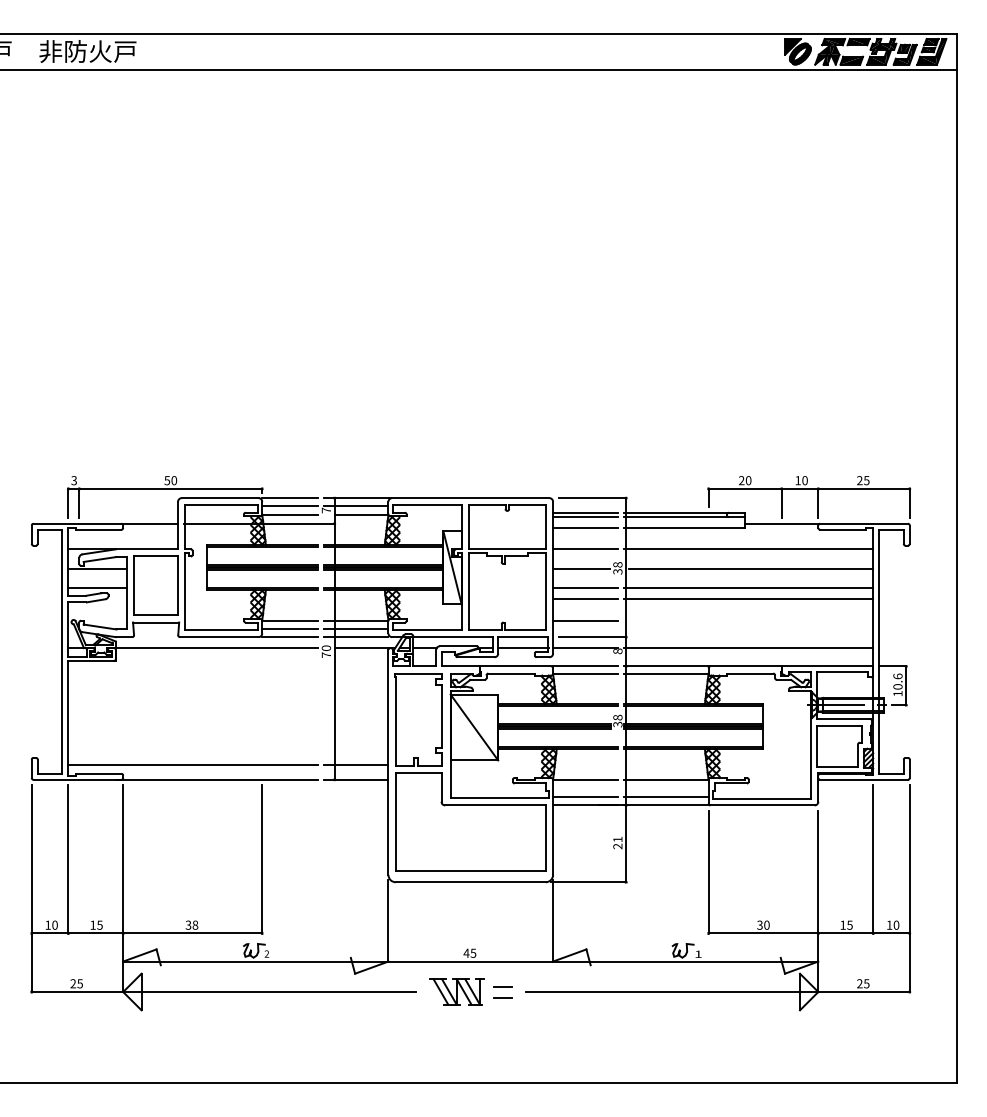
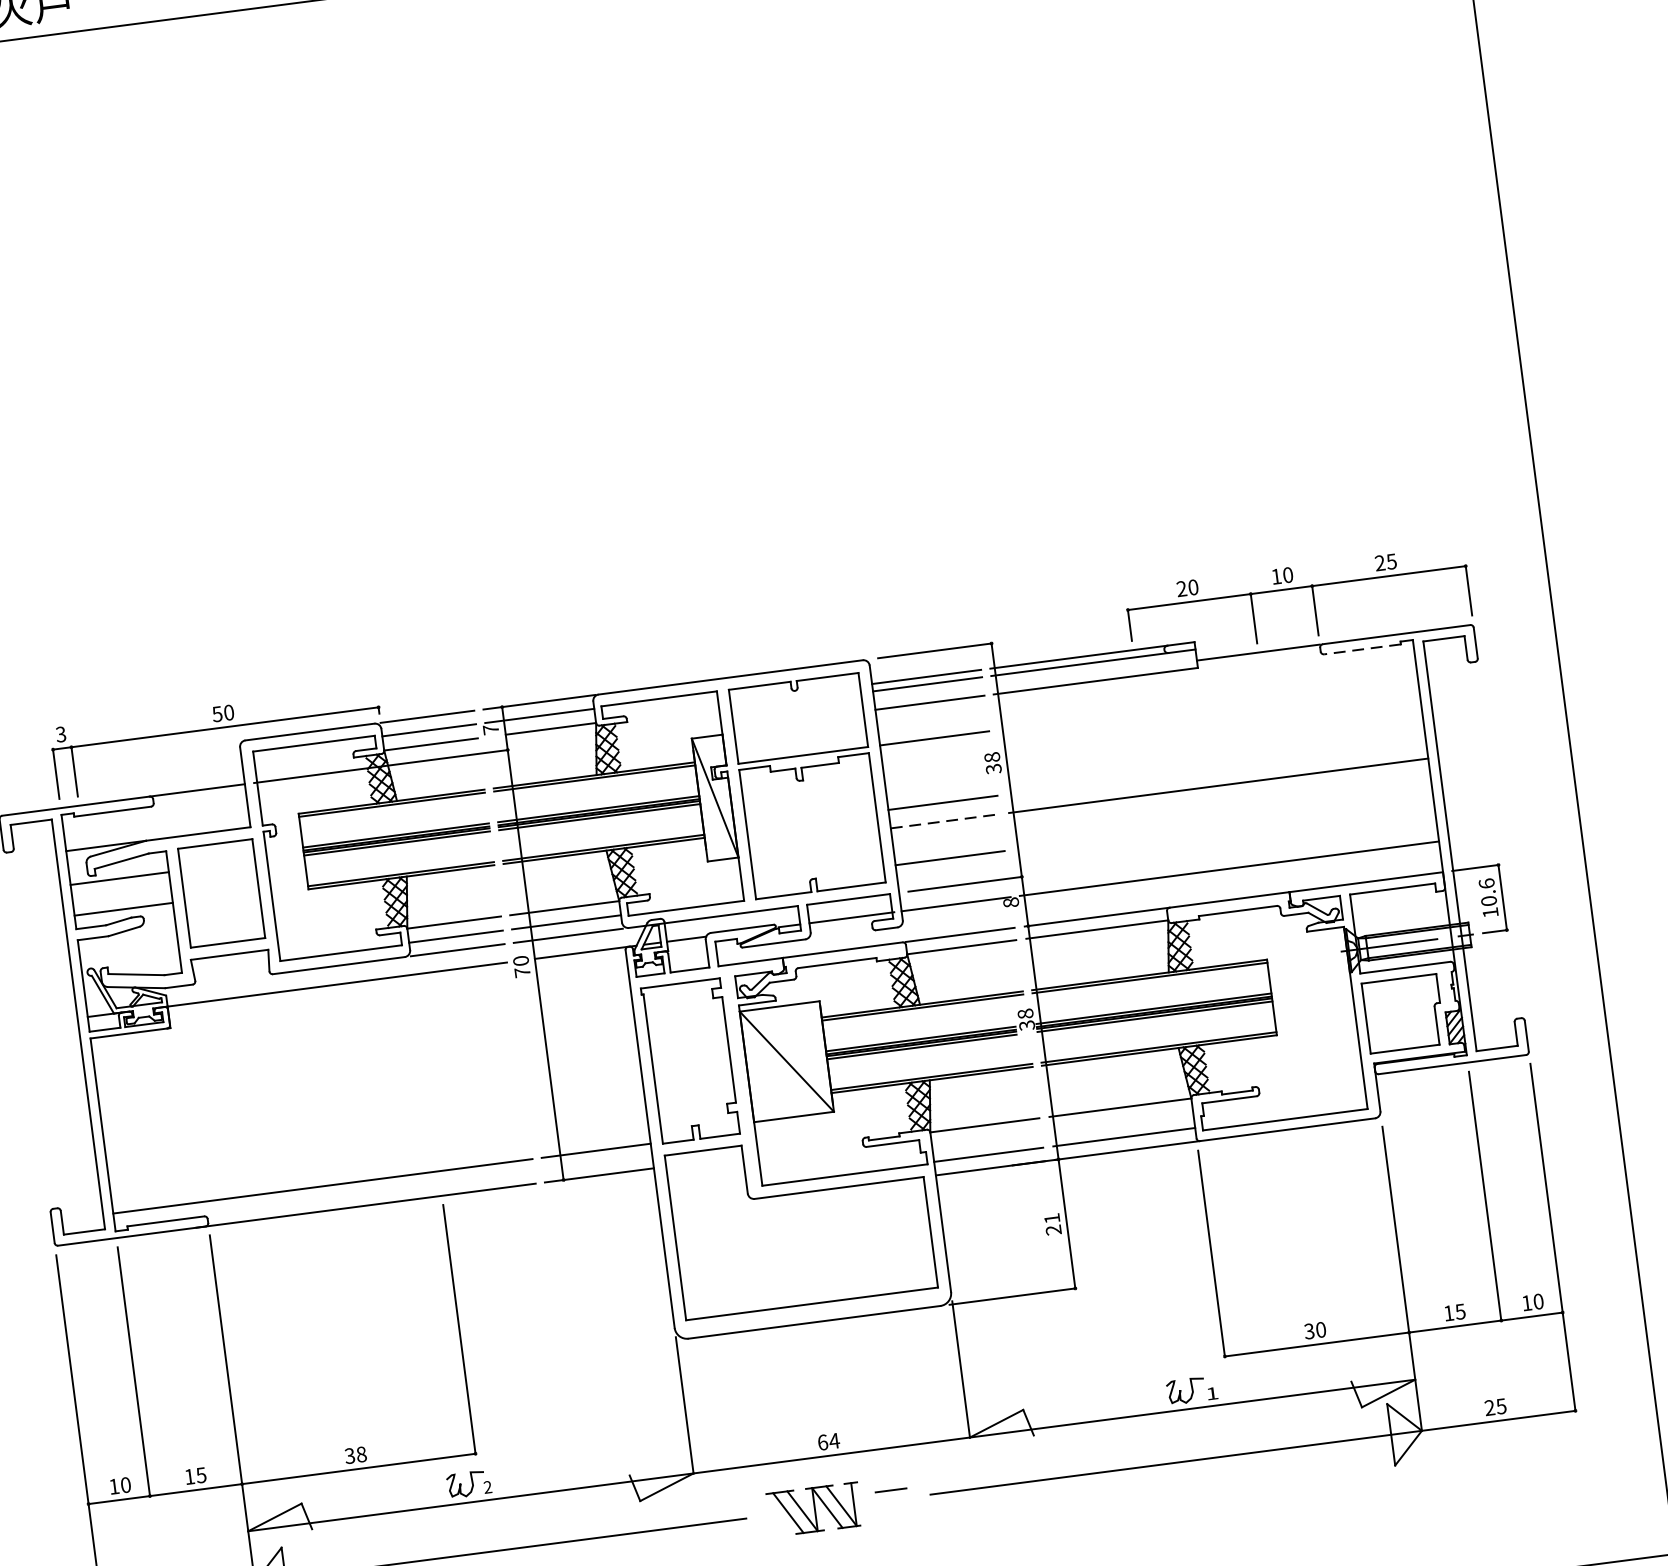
line: (843, 529) -> (1363, 648), solid -> dashed
line: (748, 549) -> (1208, 703), removed
line: (581, 569) -> (932, 773), removed
line: (750, 569) -> (1215, 736), removed
line: (748, 587) -> (1216, 766), removed
line: (586, 598) -> (946, 820), solid -> dashed
text: (469, 952) -> (827, 1440), 45 -> 64
line: (502, 997) -> (892, 1508), removed

